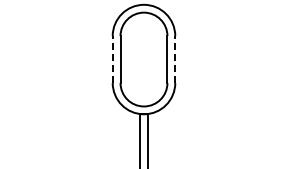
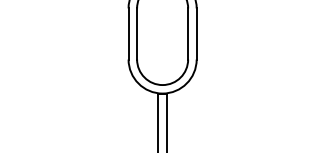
line: (112, 59) -> (128, 33), dashed -> solid
line: (175, 59) -> (196, 33), dashed -> solid

